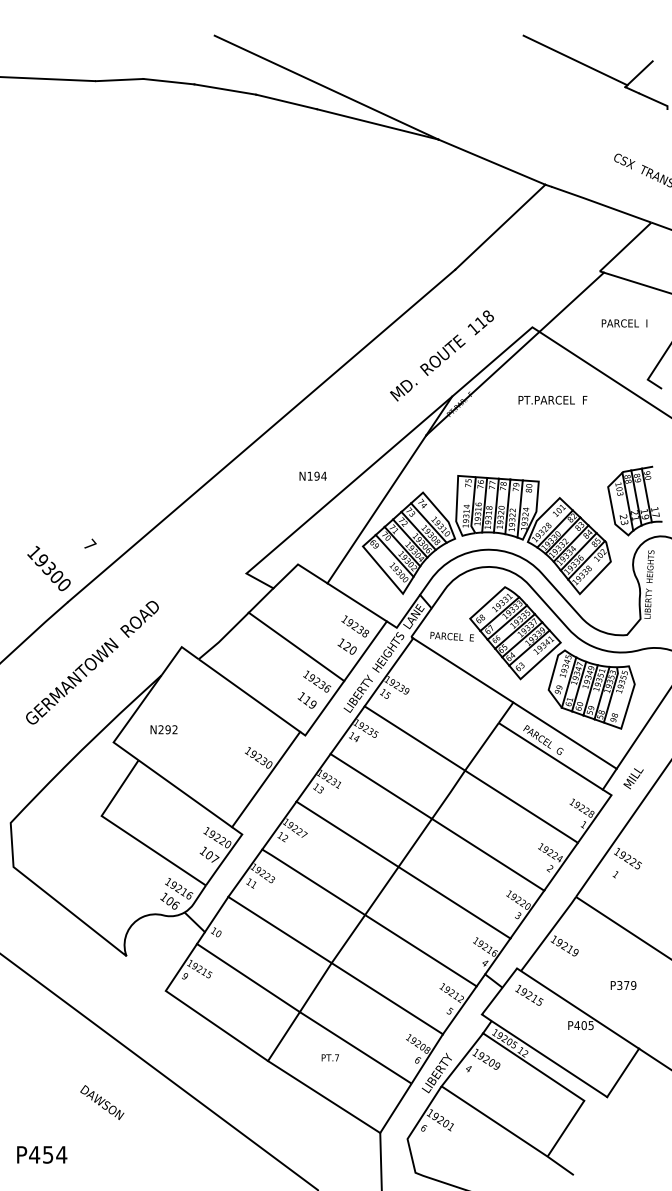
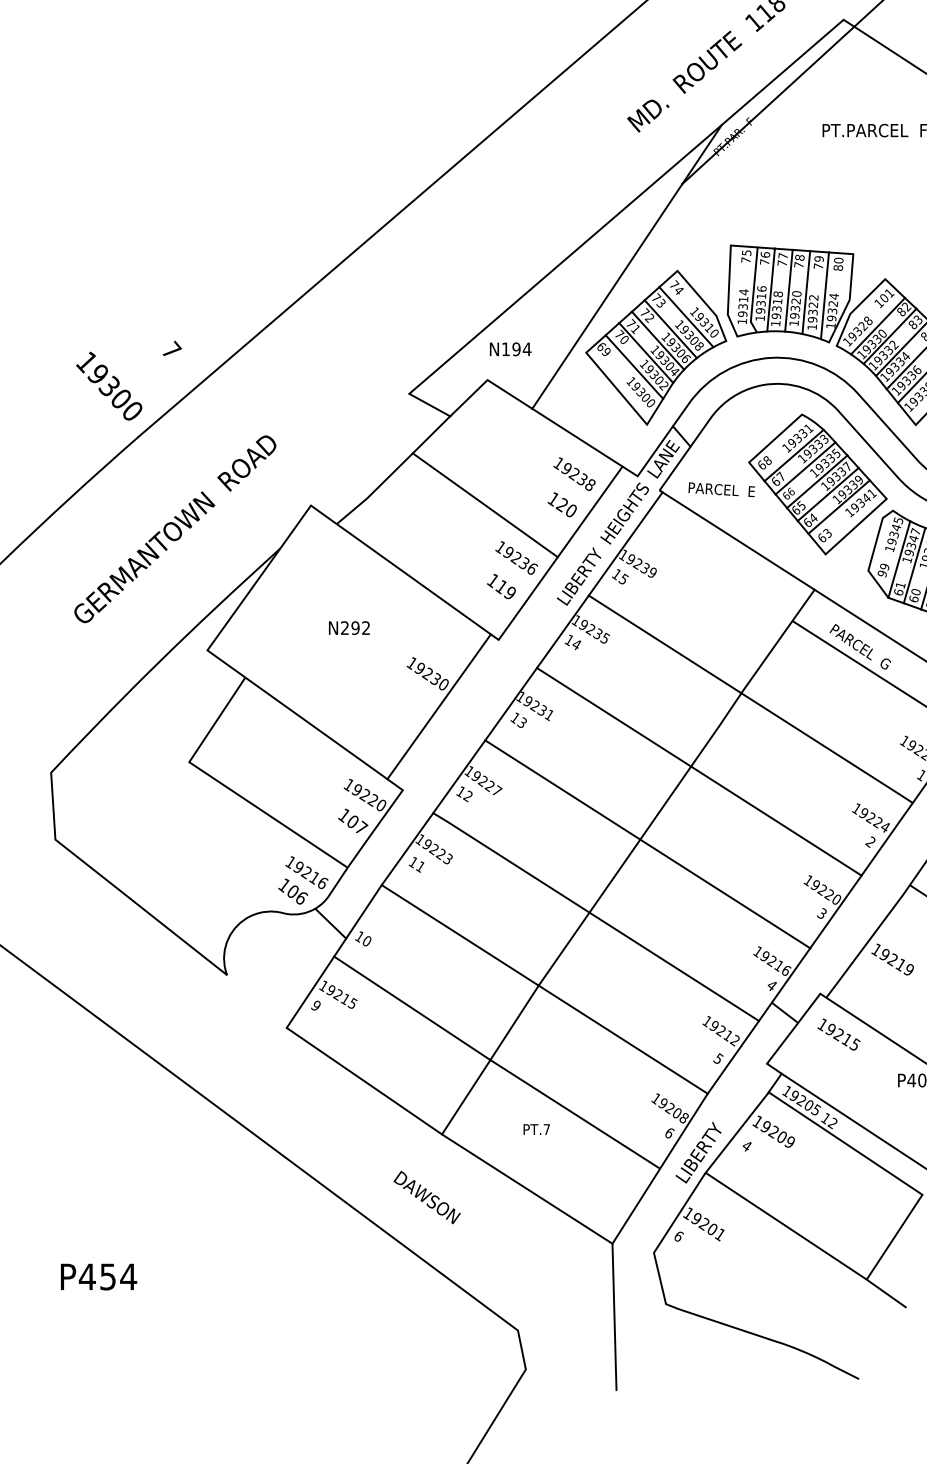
text: (312, 475) -> (509, 348), moved
text: (163, 729) -> (348, 627), moved
text: (102, 1102) -> (427, 1197), moved

